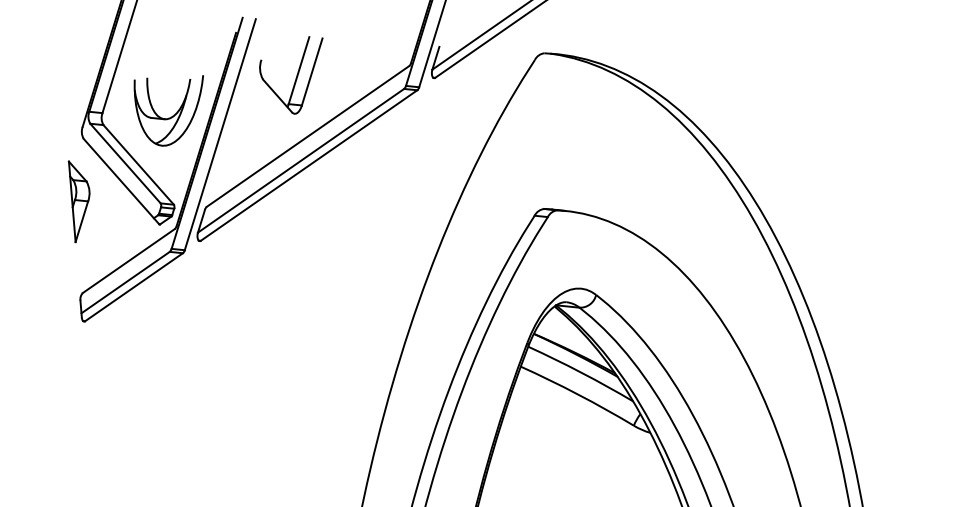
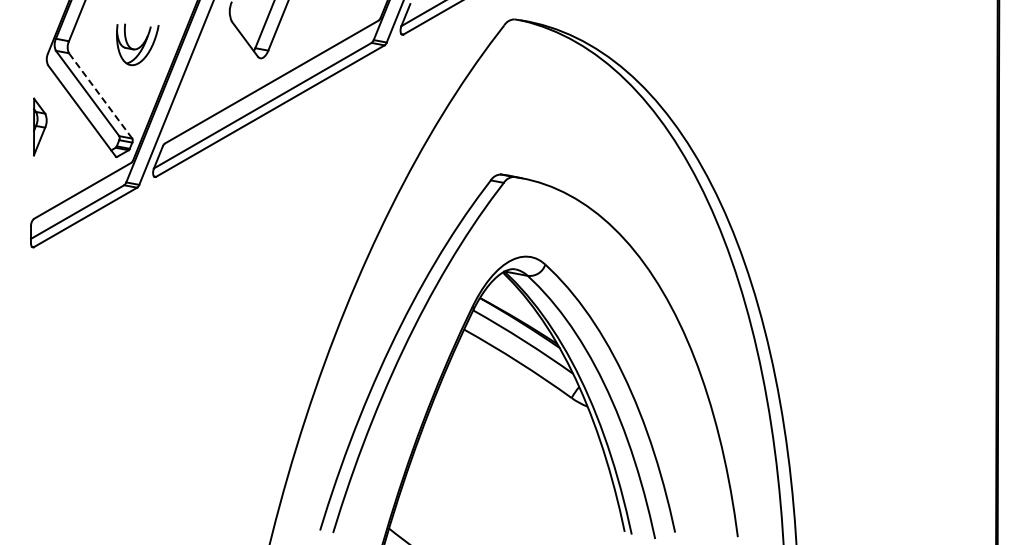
part: (171, 110) -> (137, 44), size x0.6
line: (138, 164) -> (100, 95), solid -> dashed
part: (81, 200) -> (40, 126), size x0.7

